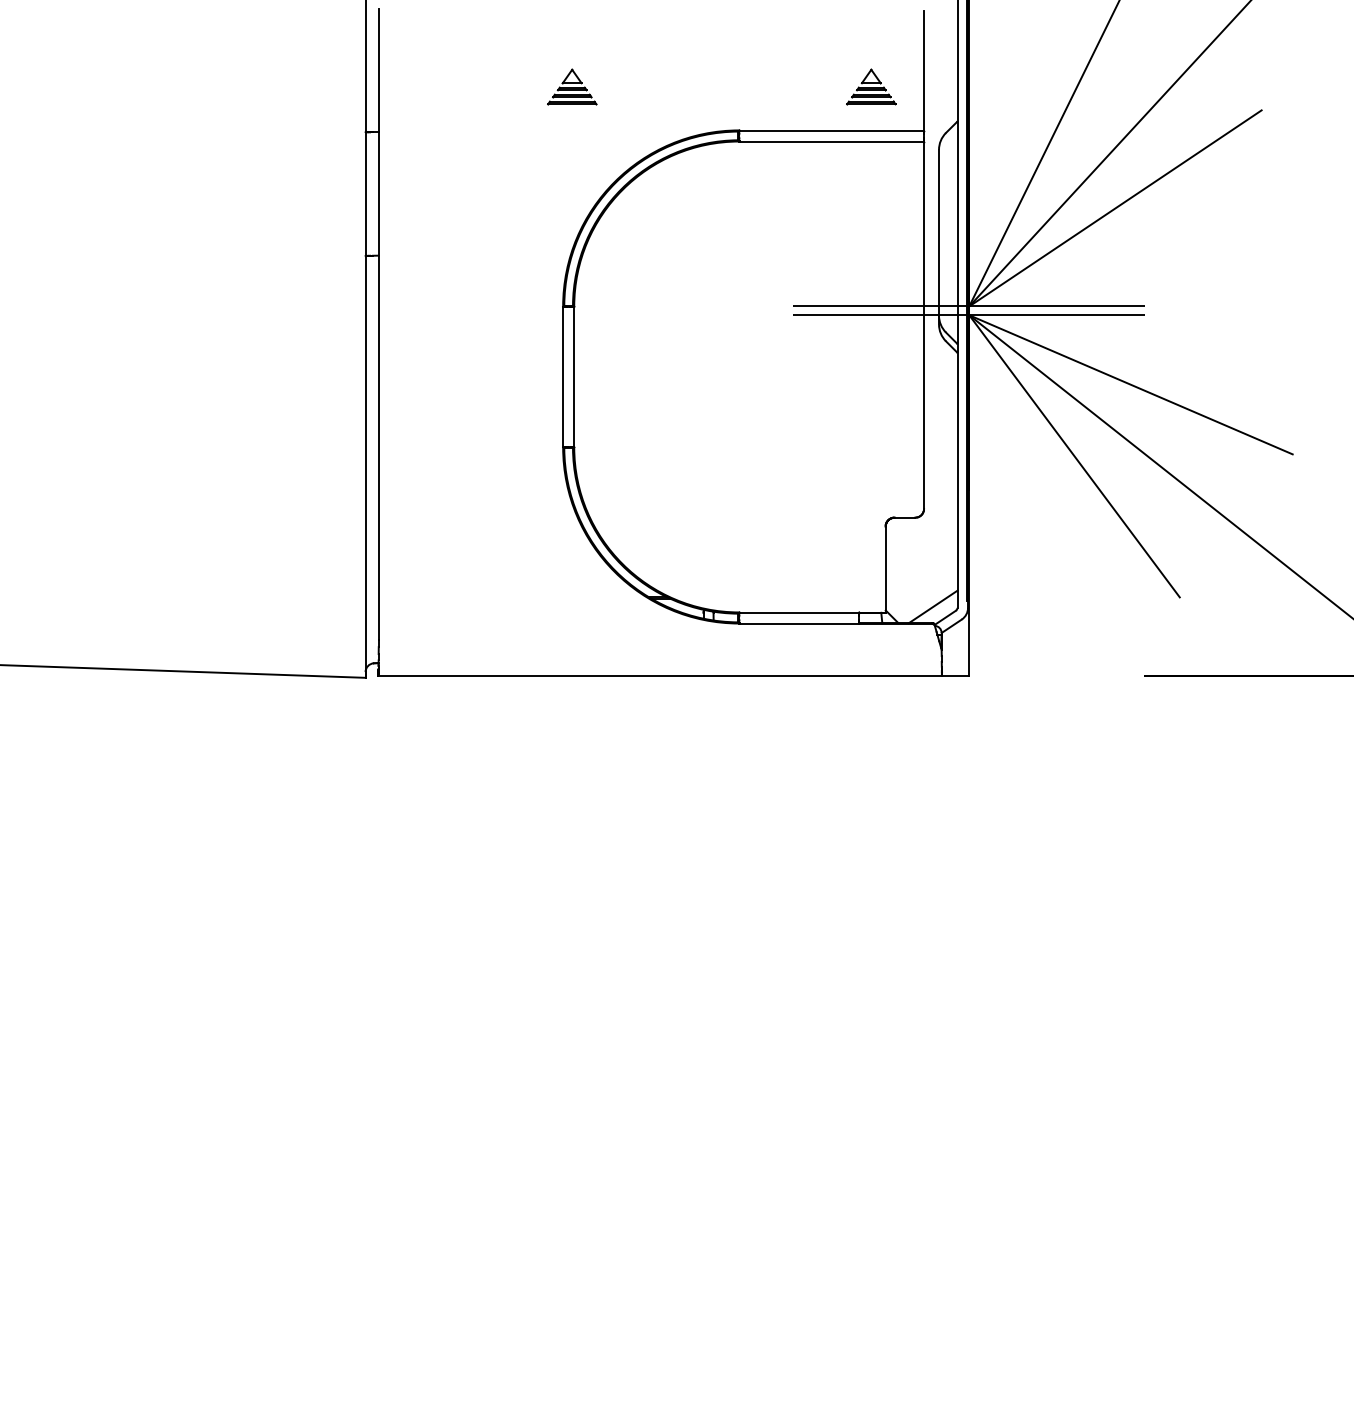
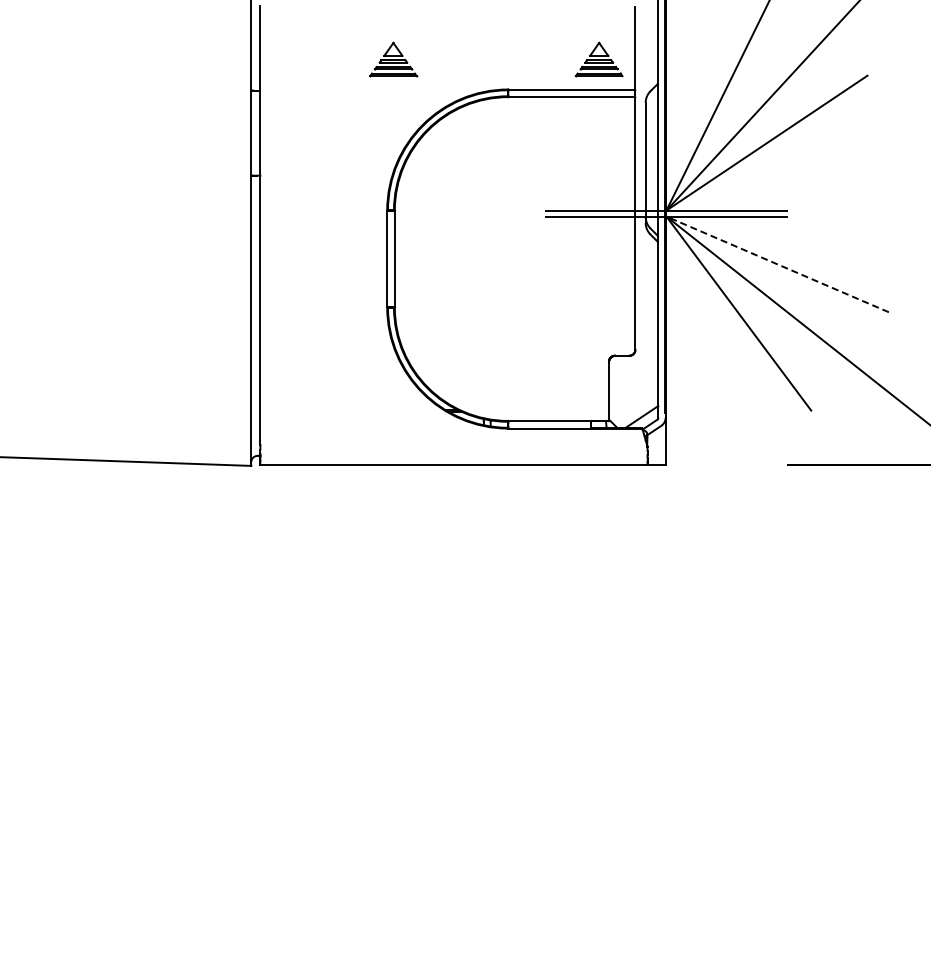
part: (572, 86) -> (393, 59), size x1.4
part: (870, 86) -> (598, 59), size x1.4
line: (1130, 384) -> (777, 264), solid -> dashed

